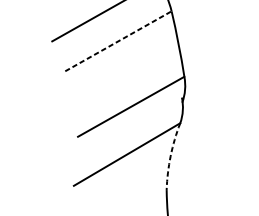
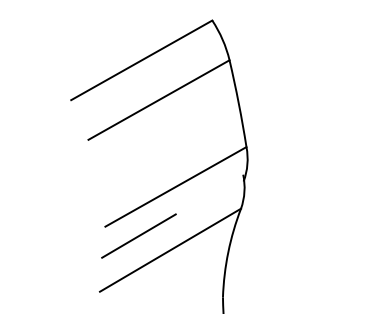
line: (118, 41) -> (159, 100), dashed -> solid
line: (102, 143) -> (138, 235), added
arc: (170, 156) -> (228, 252), dashed -> solid

